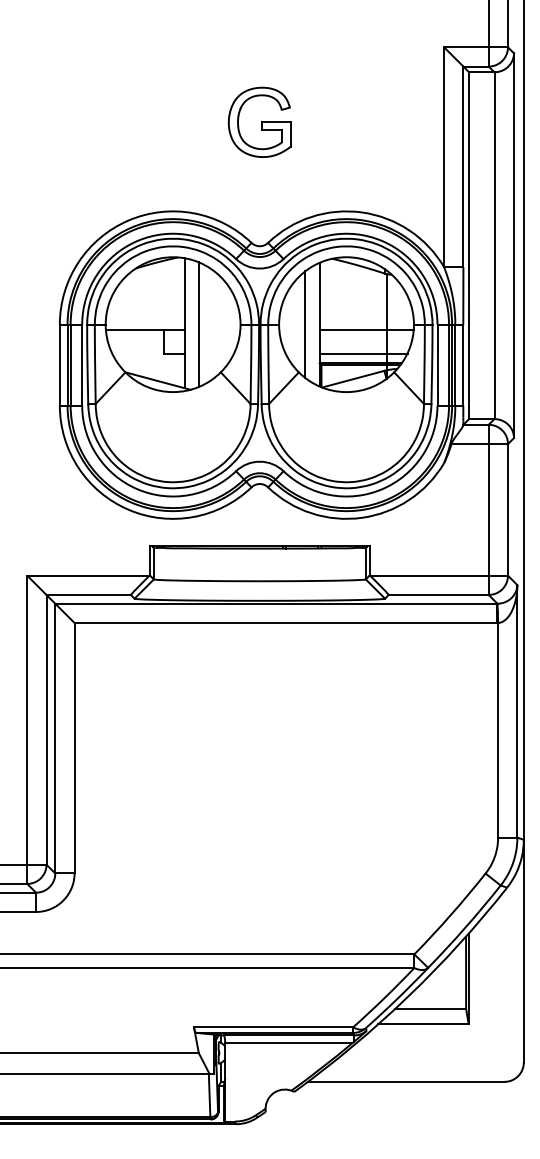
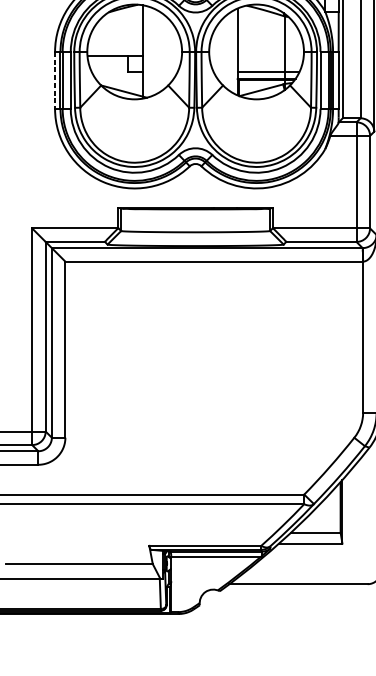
line: (198, 324) -> (152, 51), removed
line: (305, 324) -> (227, 51), removed
line: (366, 330) -> (270, 56), removed
line: (59, 365) -> (54, 80), solid -> dashed

